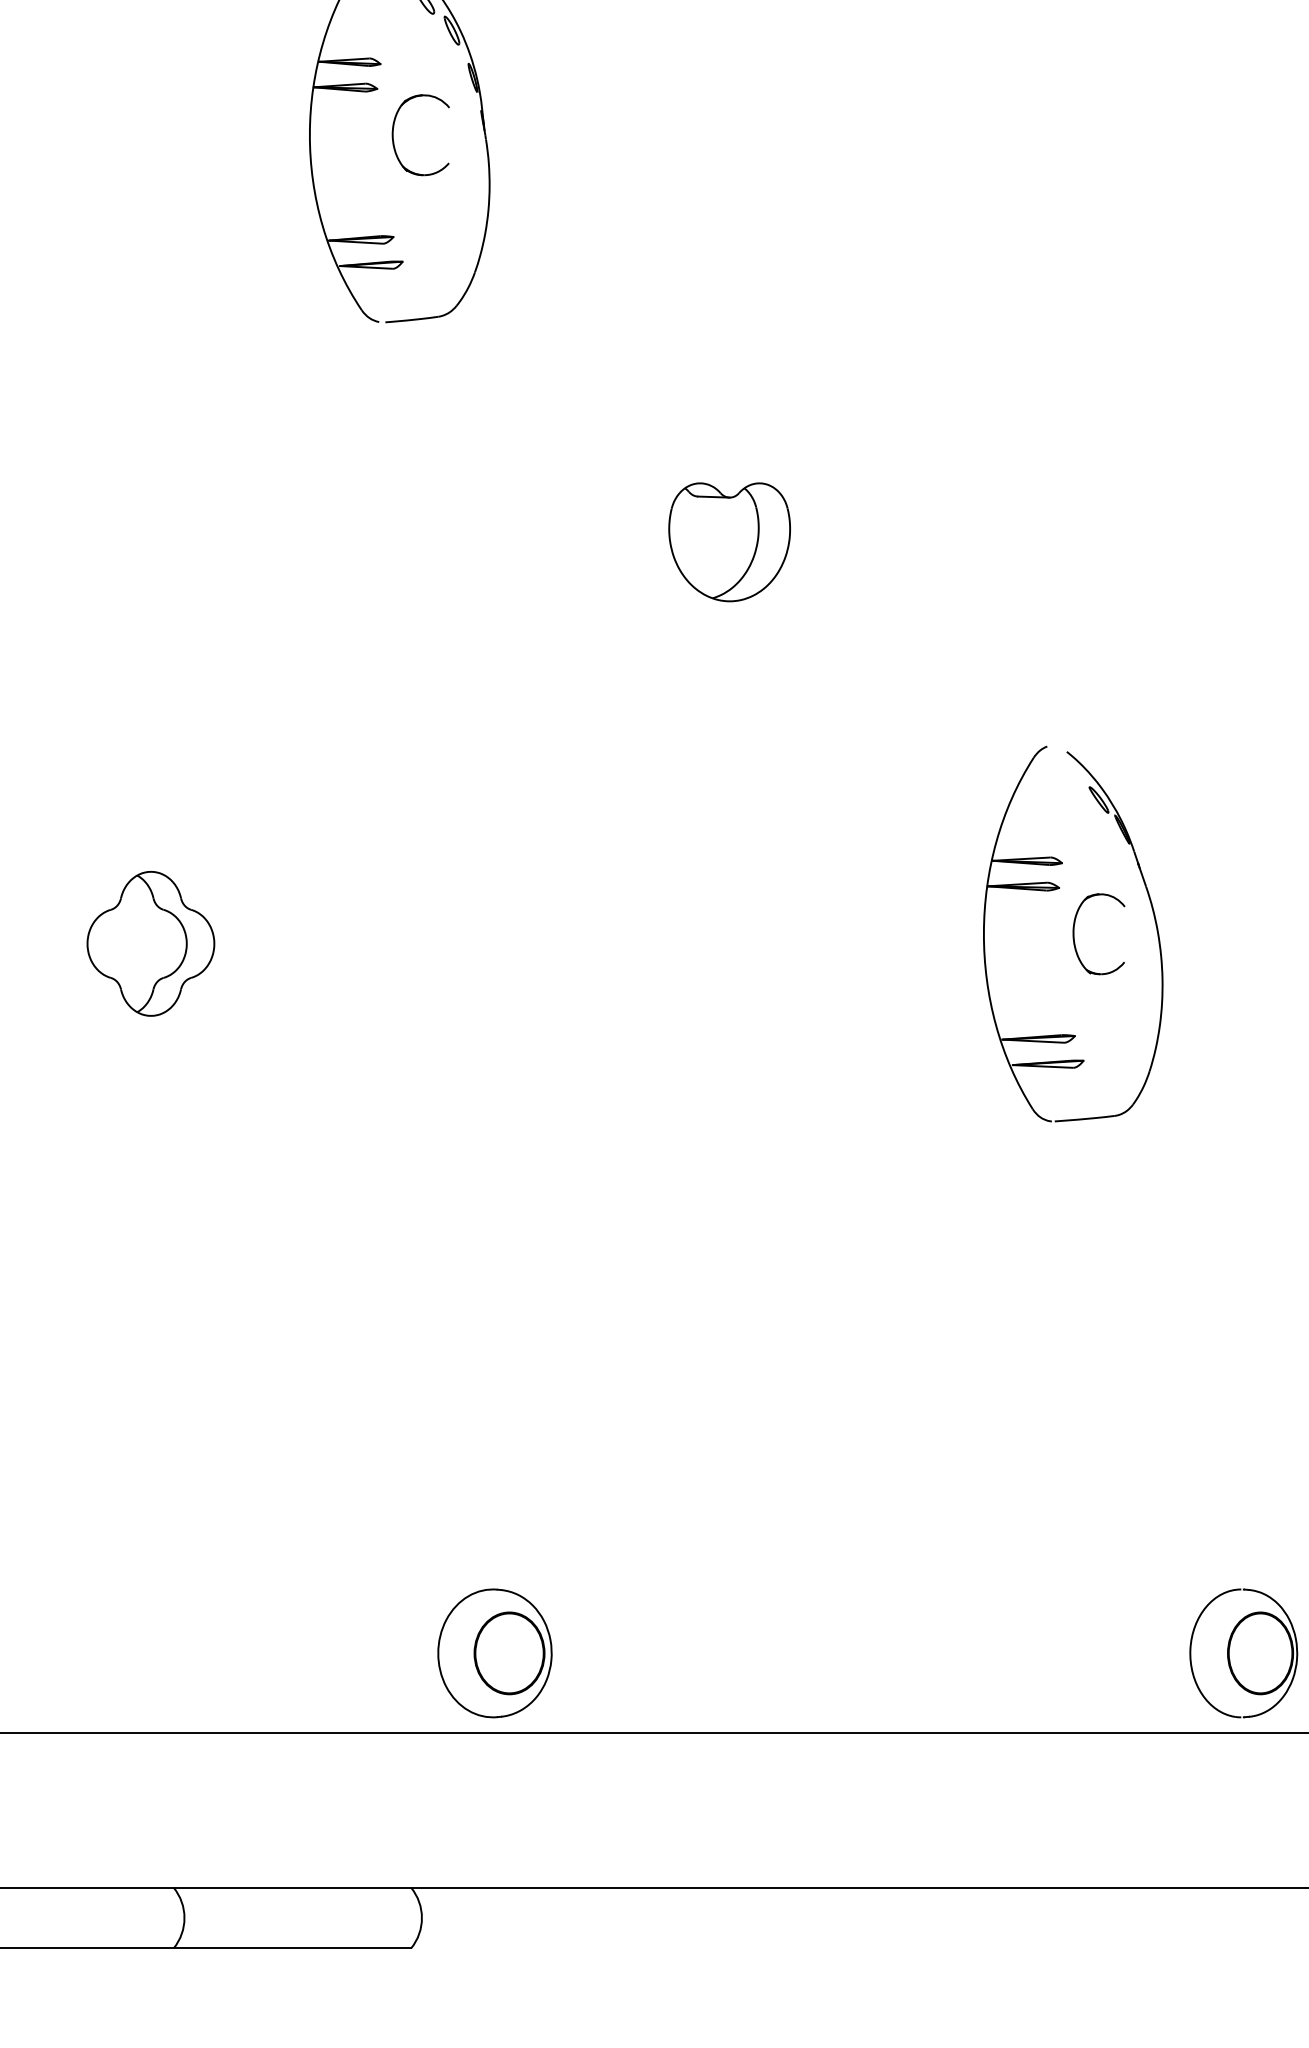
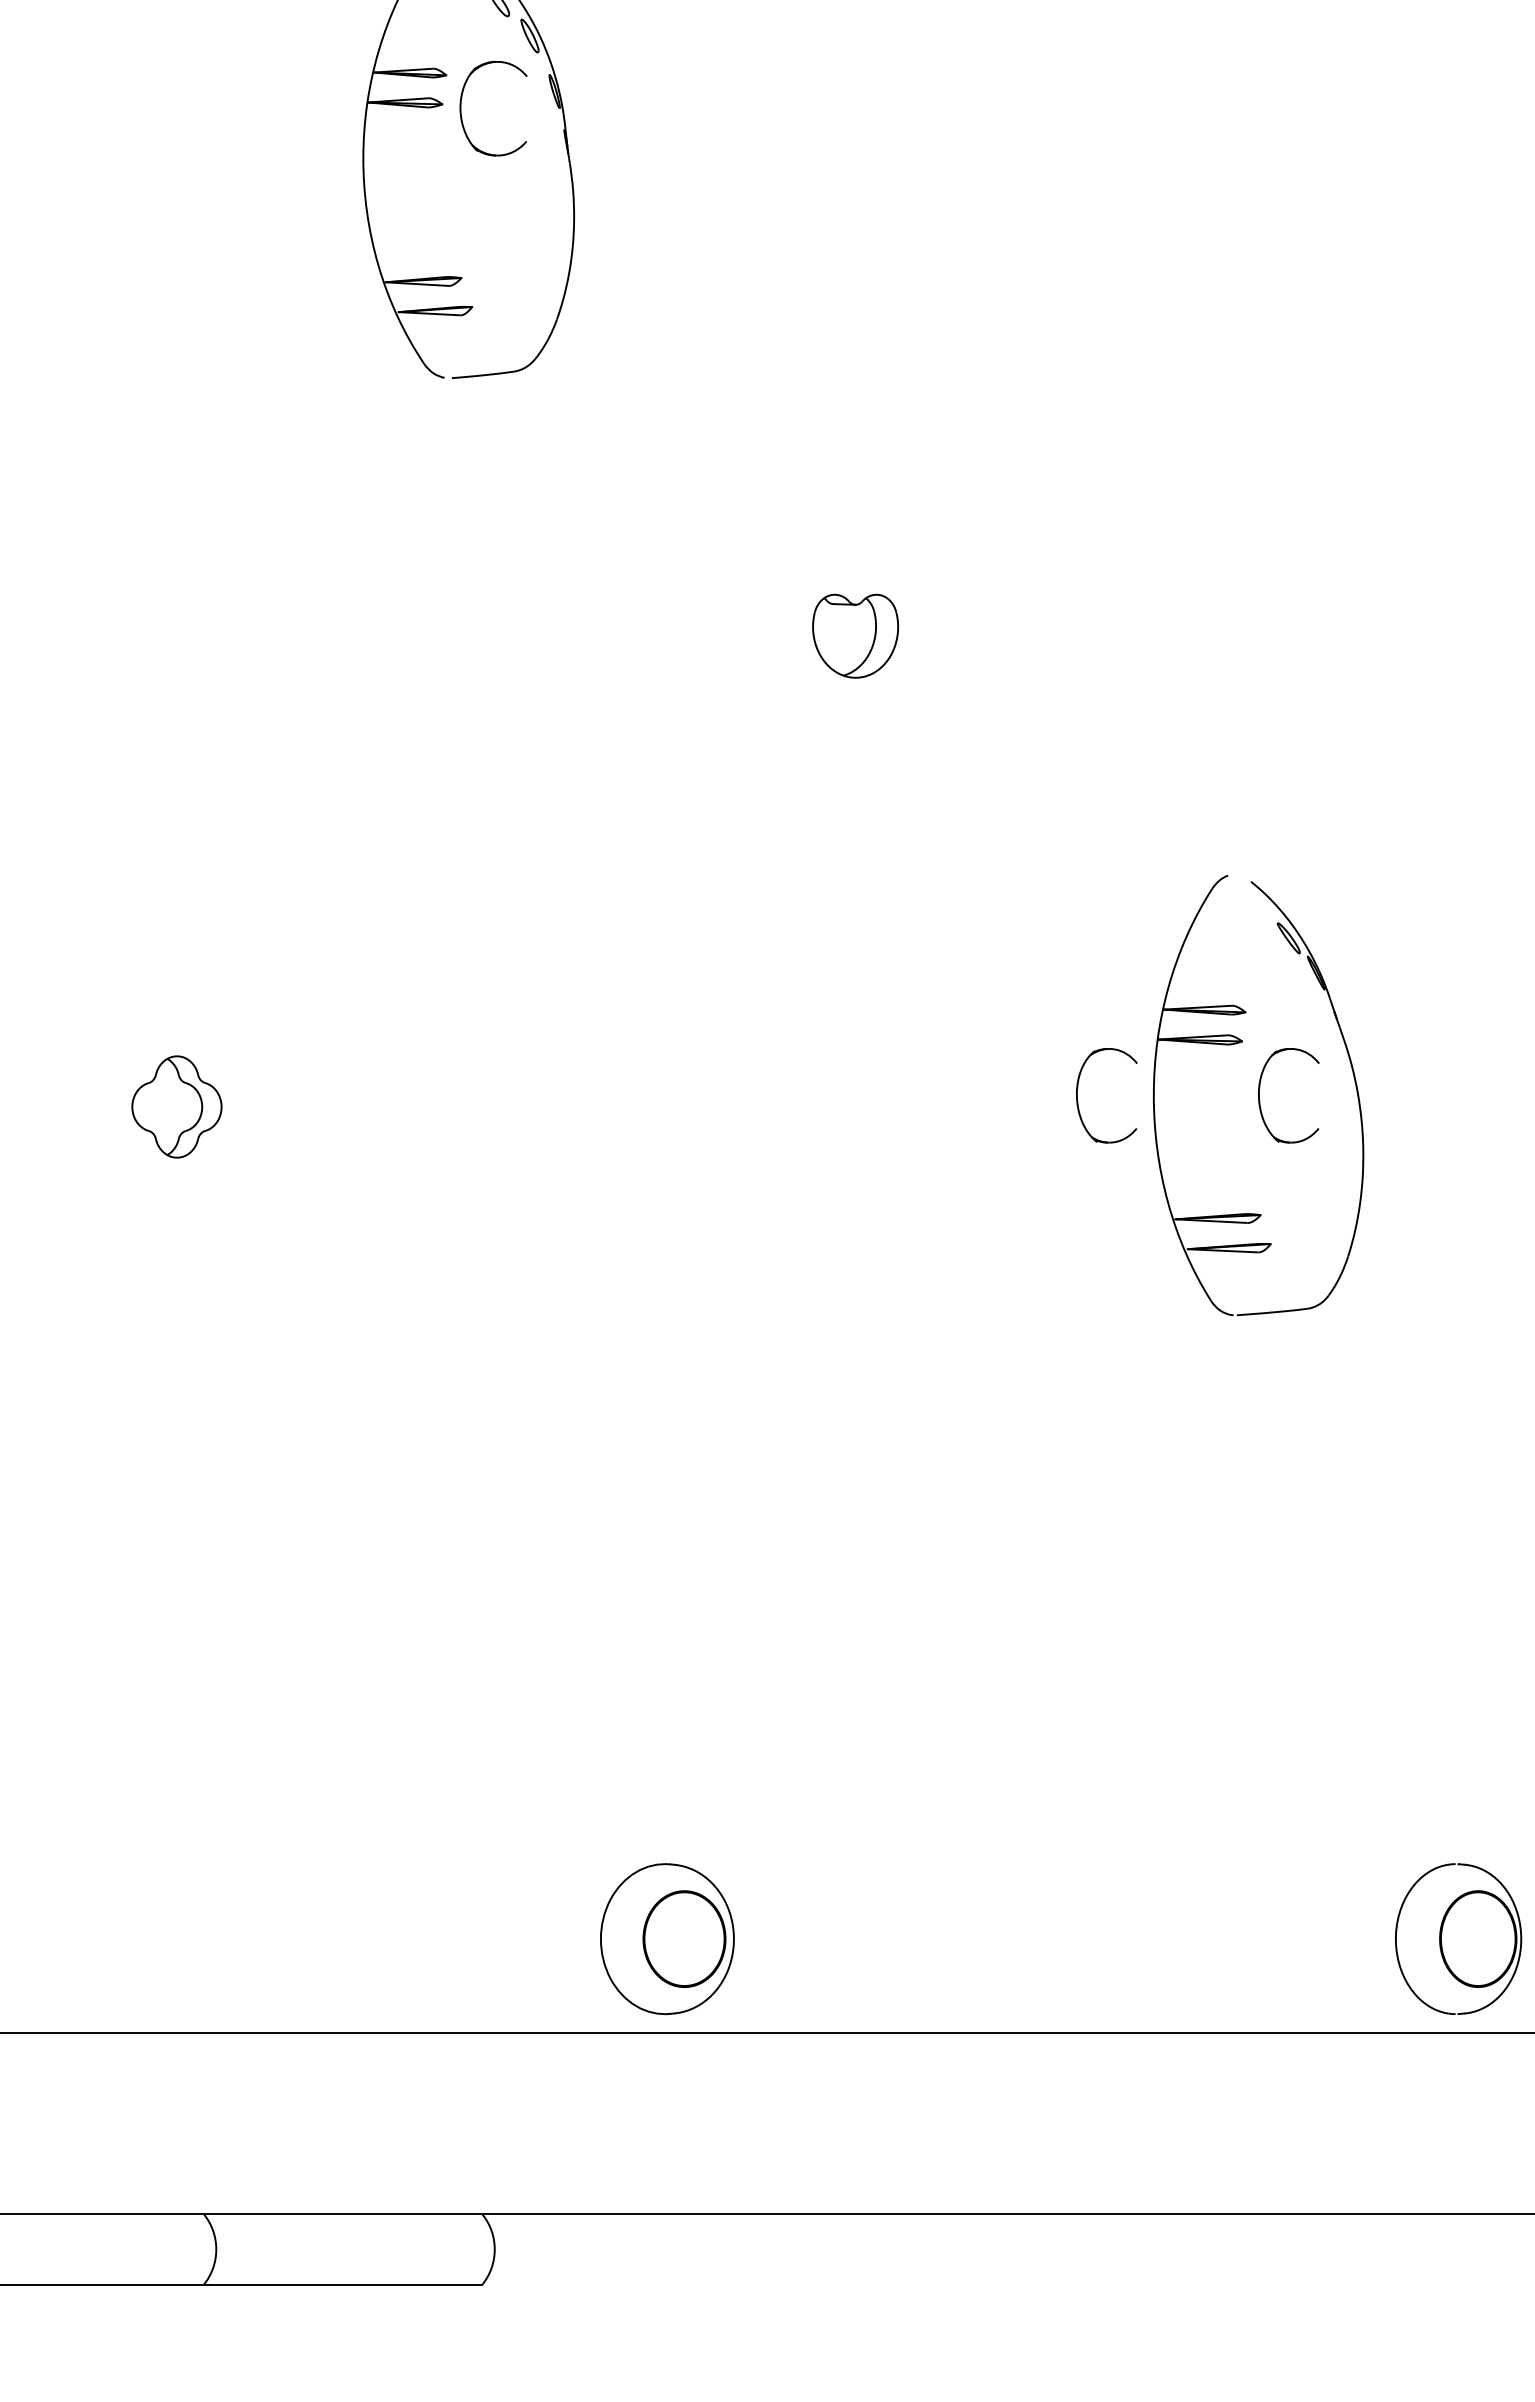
part: (393, 135) -> (461, 108), moved
part: (729, 542) -> (855, 636), size x0.6
part: (919, 939) -> (1078, 1101), added
part: (150, 943) -> (176, 1106), size x0.6
part: (495, 1653) -> (667, 1939), moved

